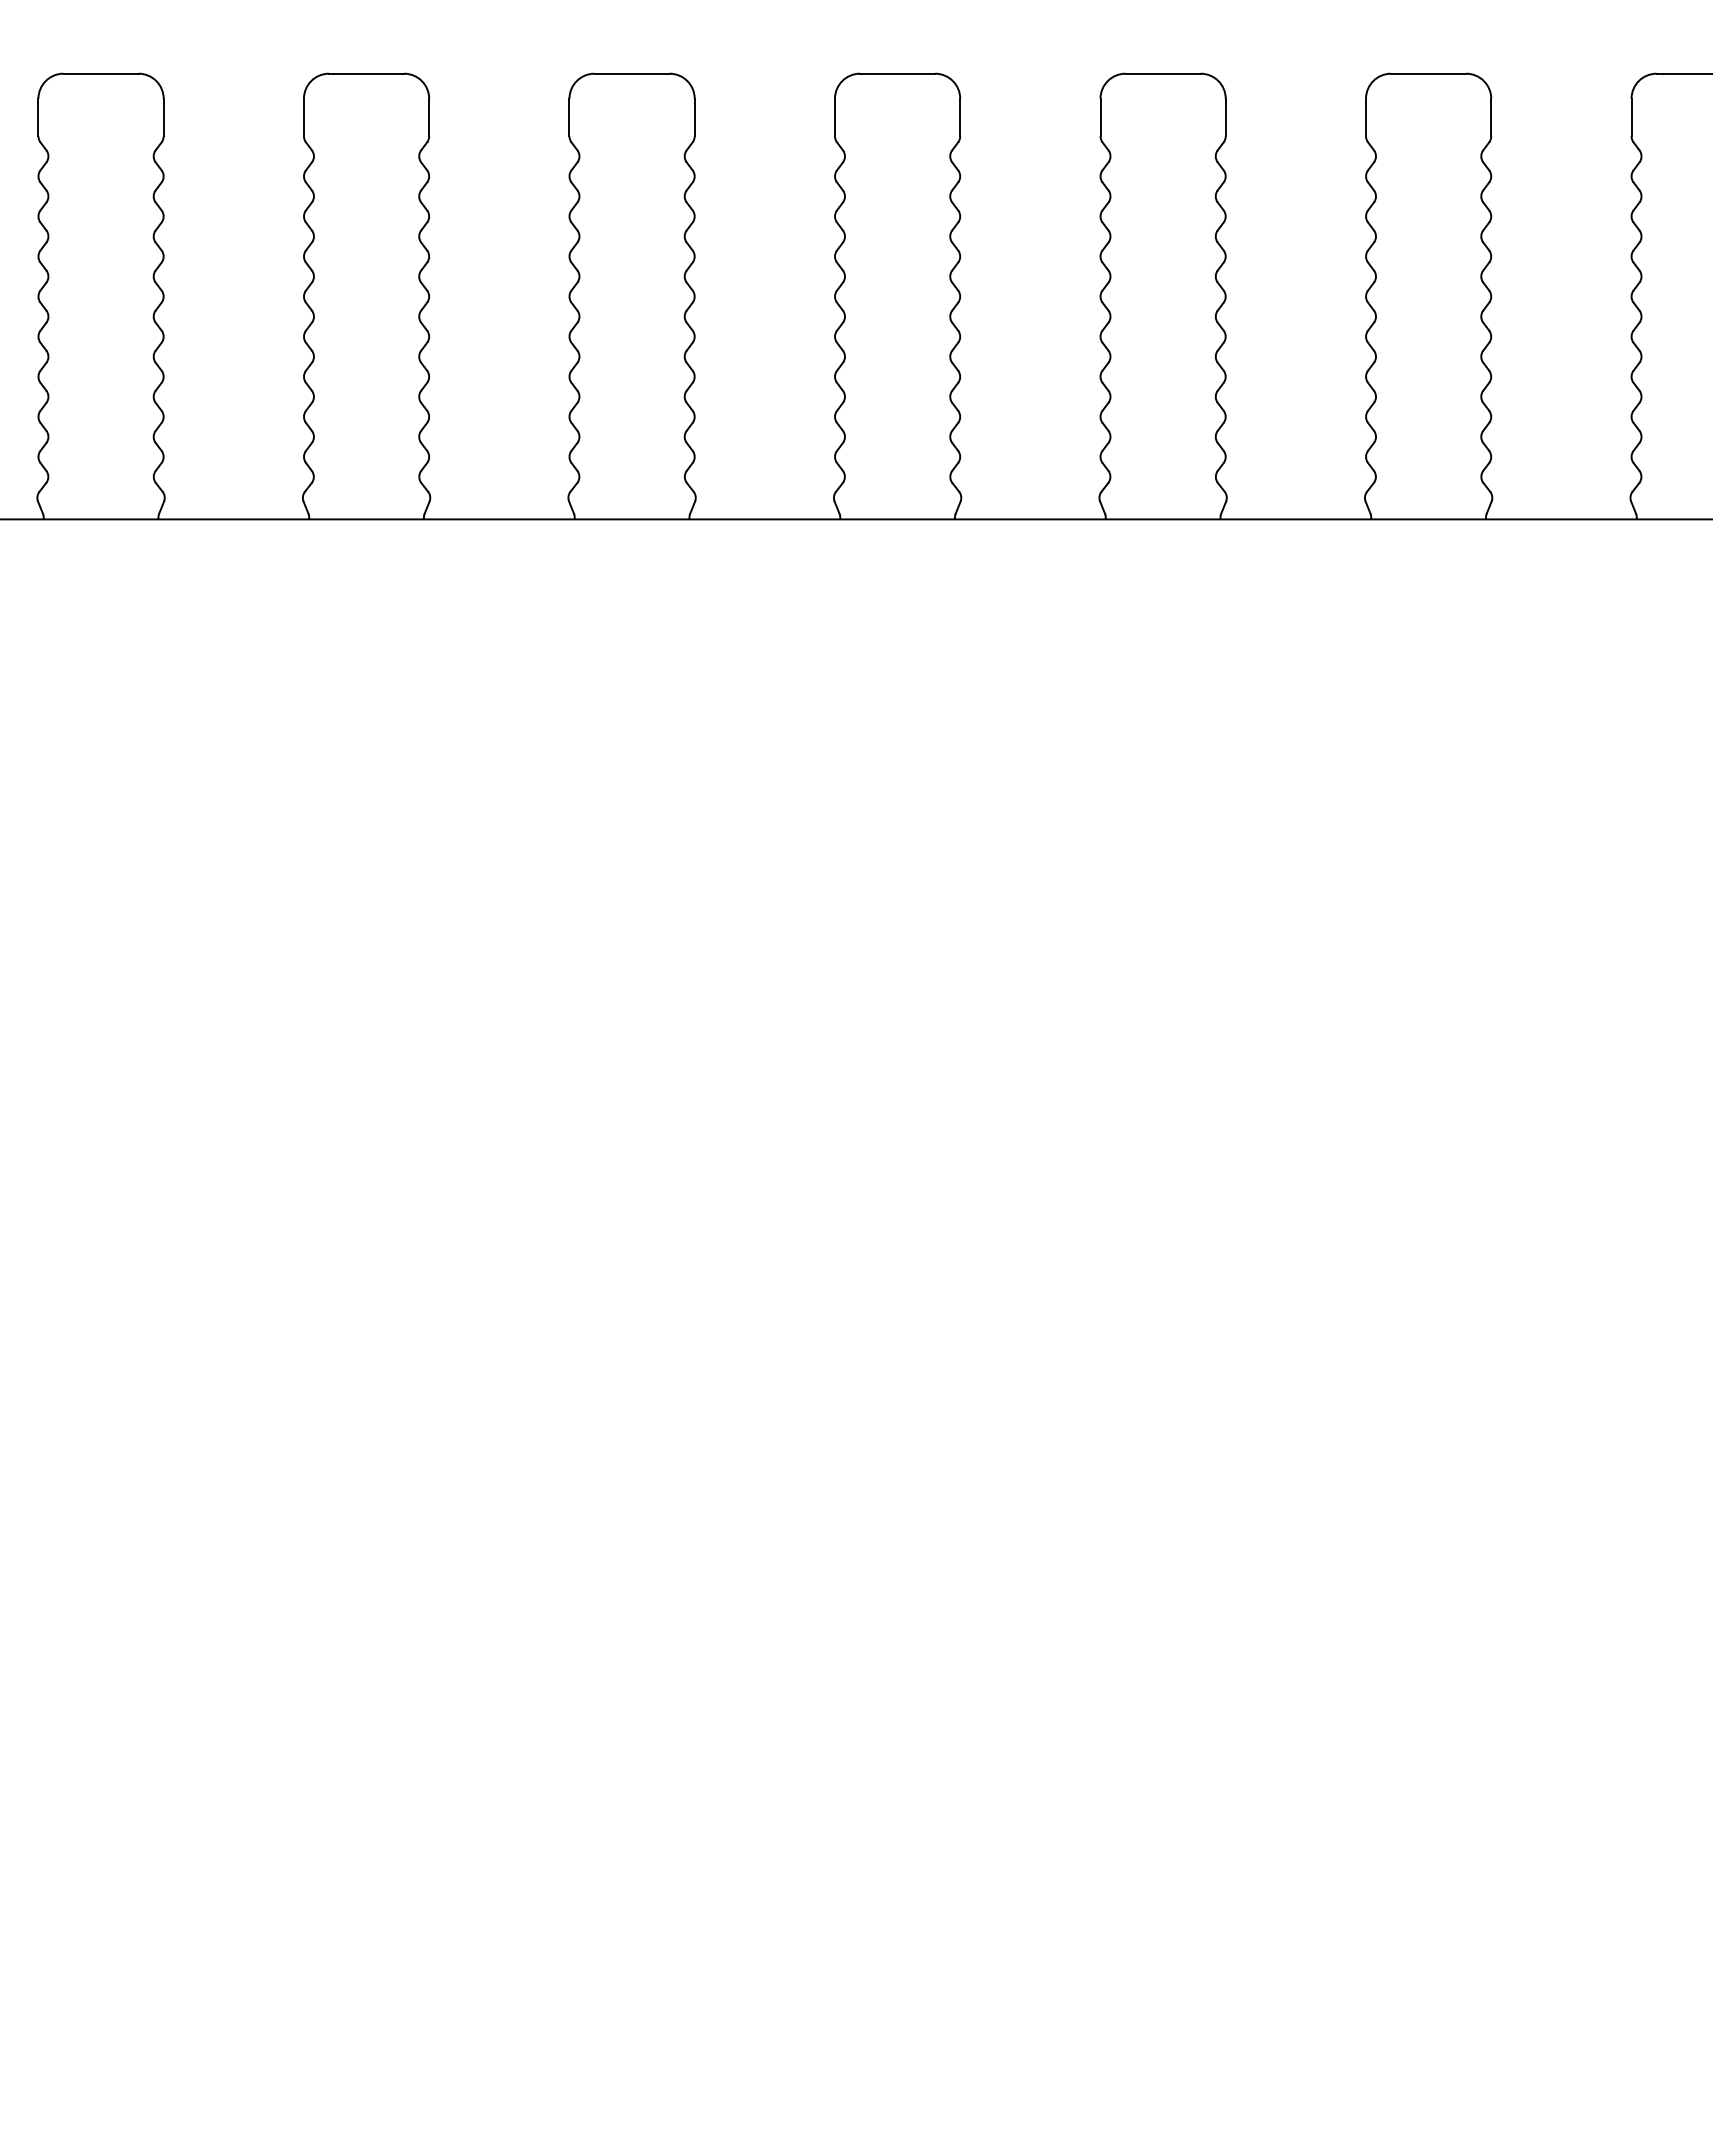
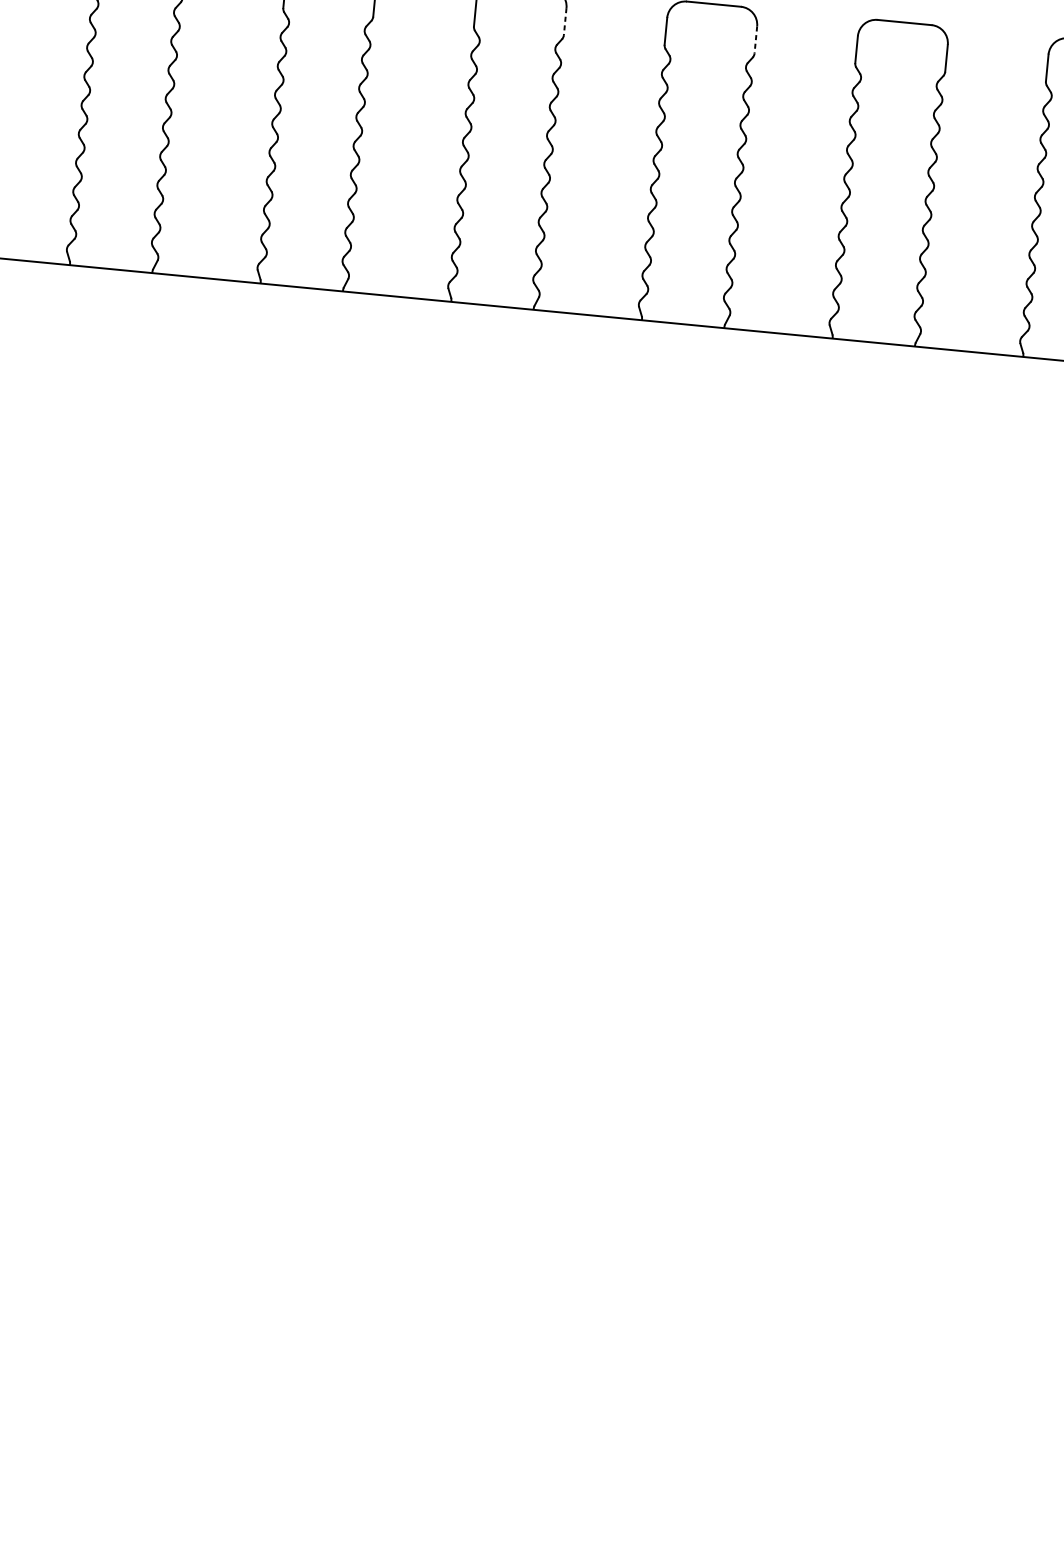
line: (960, 117) -> (565, 21), solid -> dashed
line: (1225, 117) -> (755, 39), solid -> dashed

